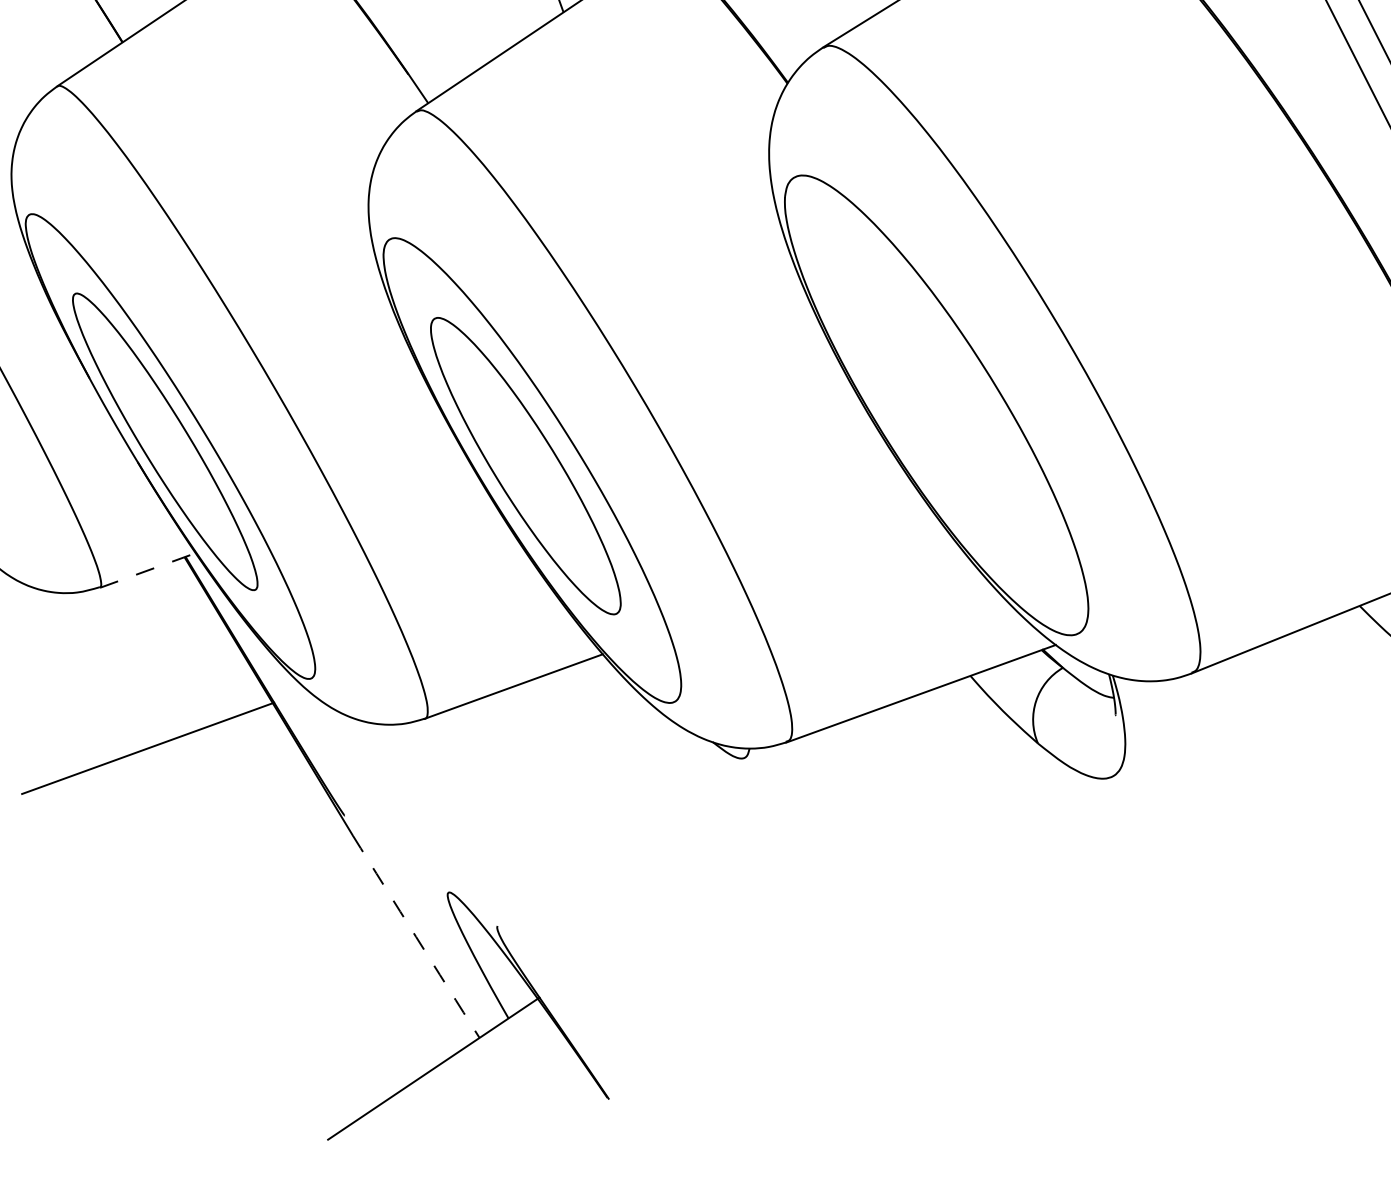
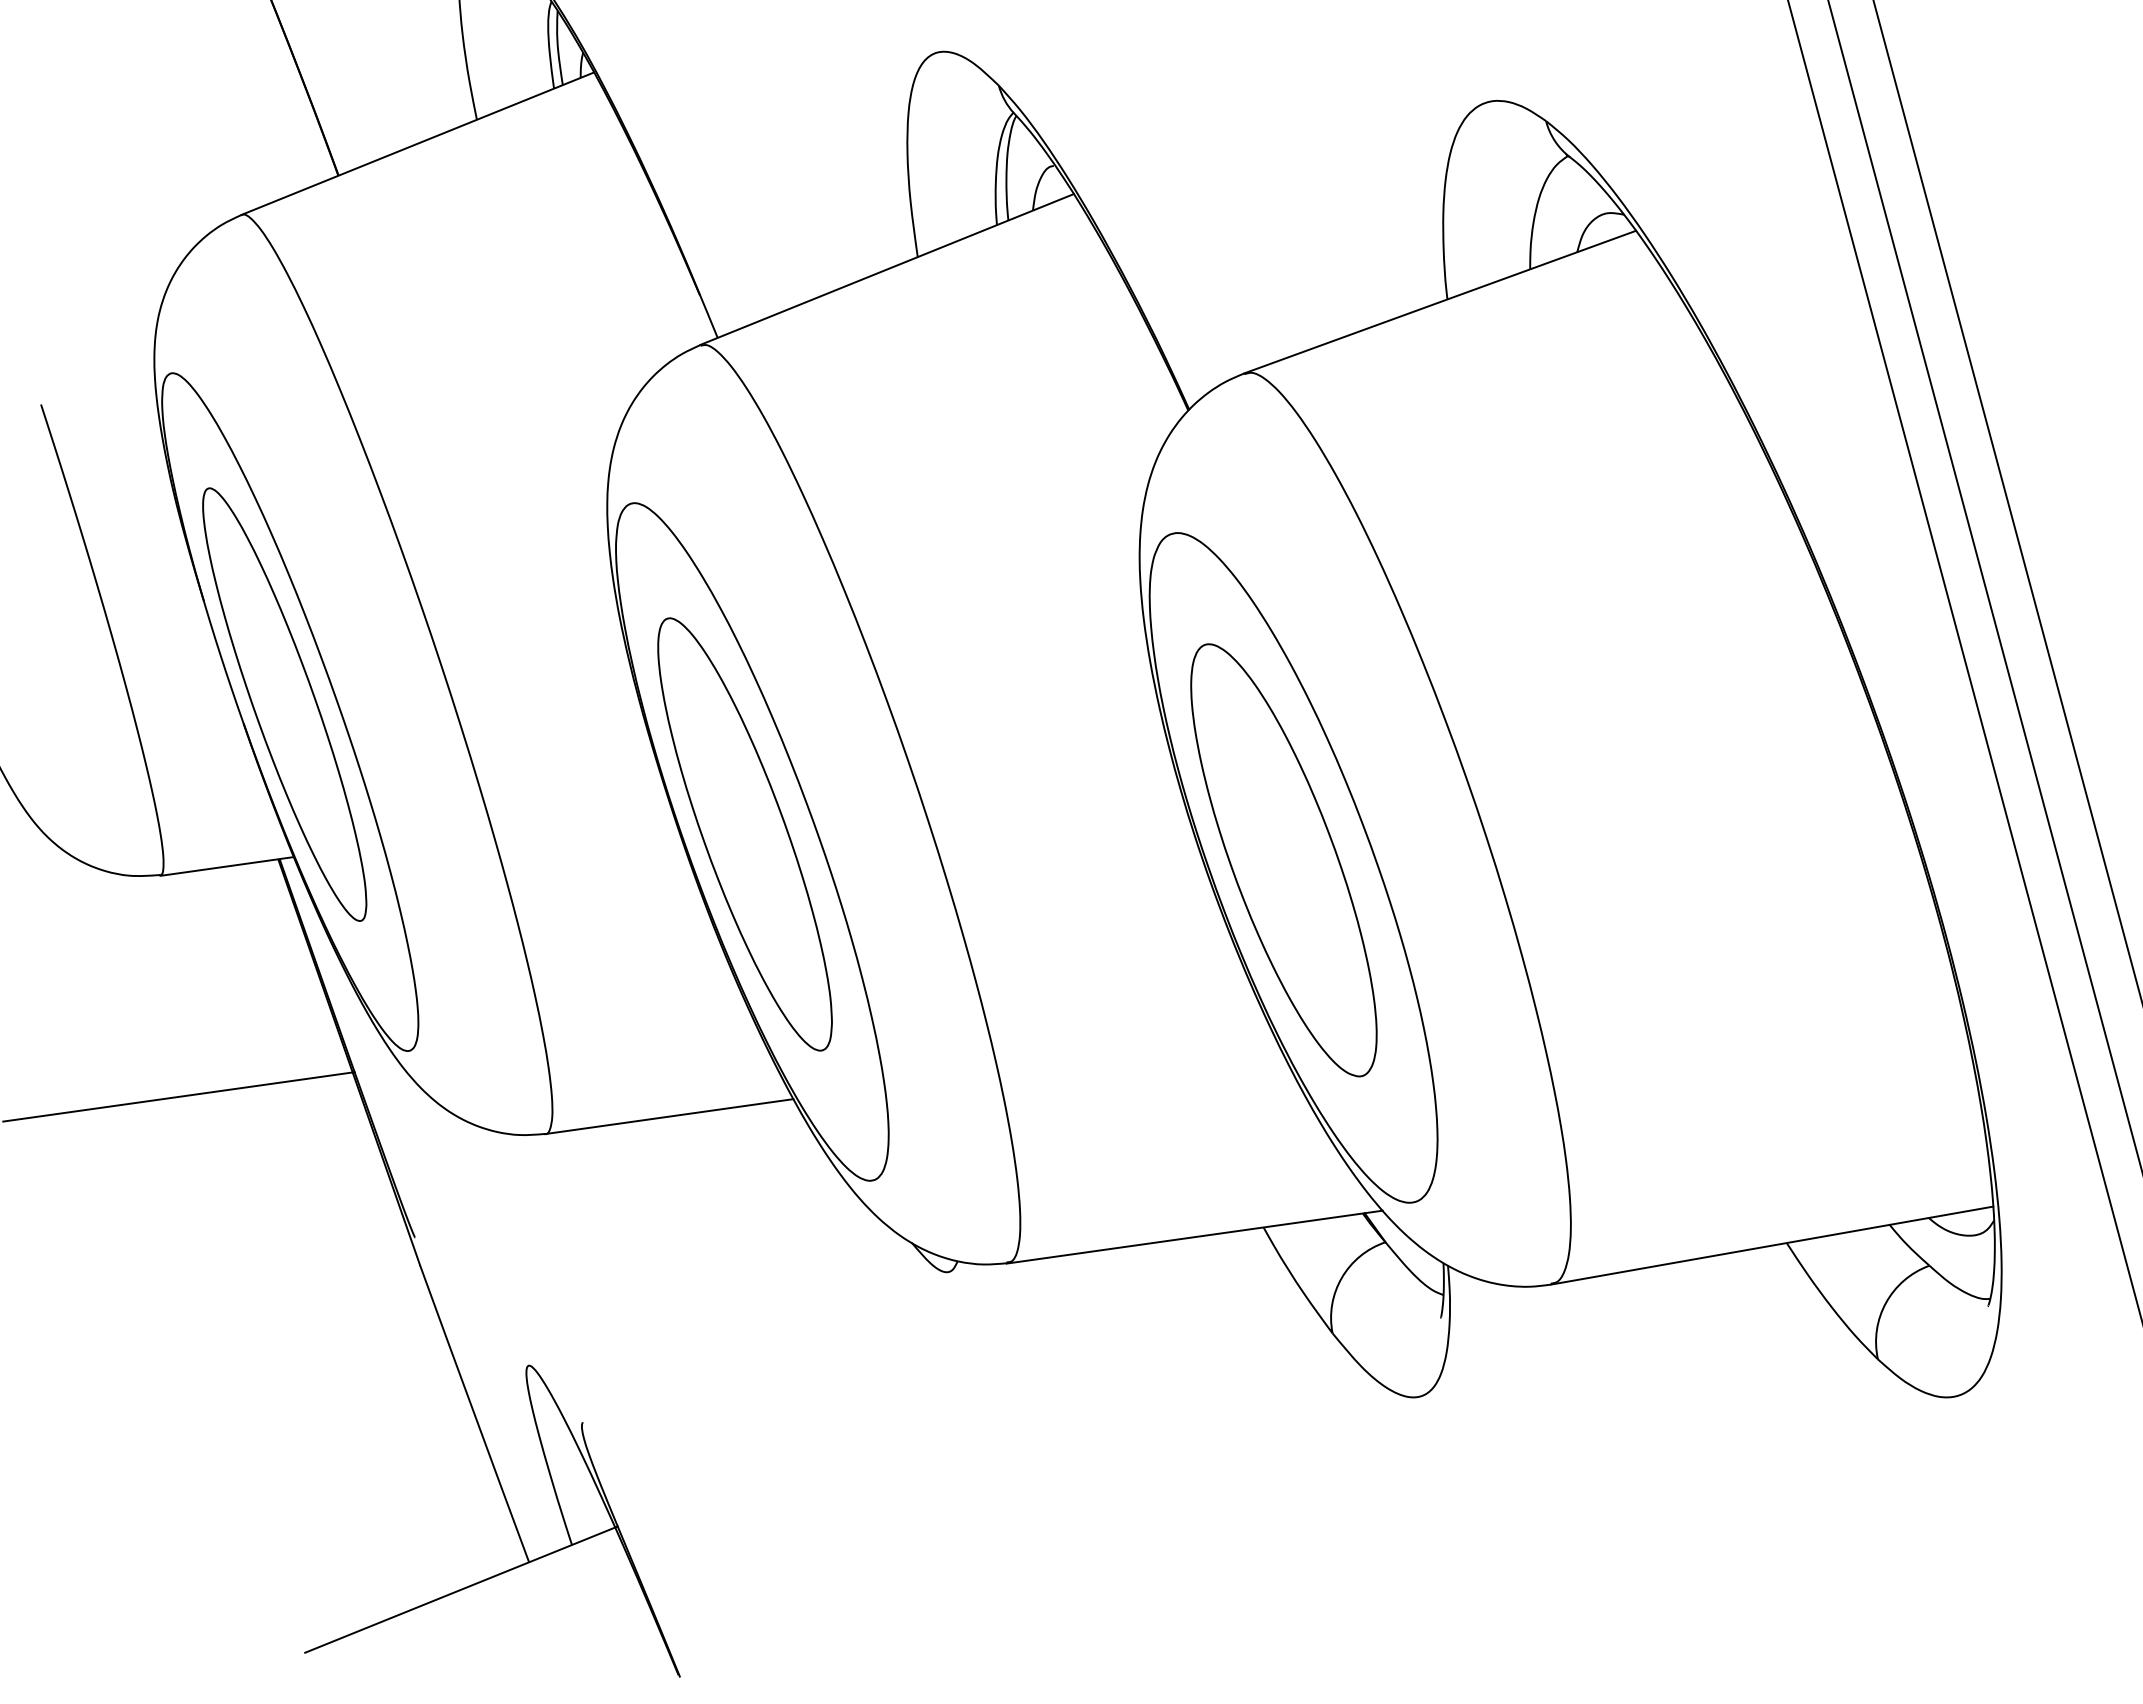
part: (927, 401) -> (1283, 860), added
line: (148, 570) -> (227, 866), dashed -> solid
arc: (416, 937) -> (474, 1414), dashed -> solid

